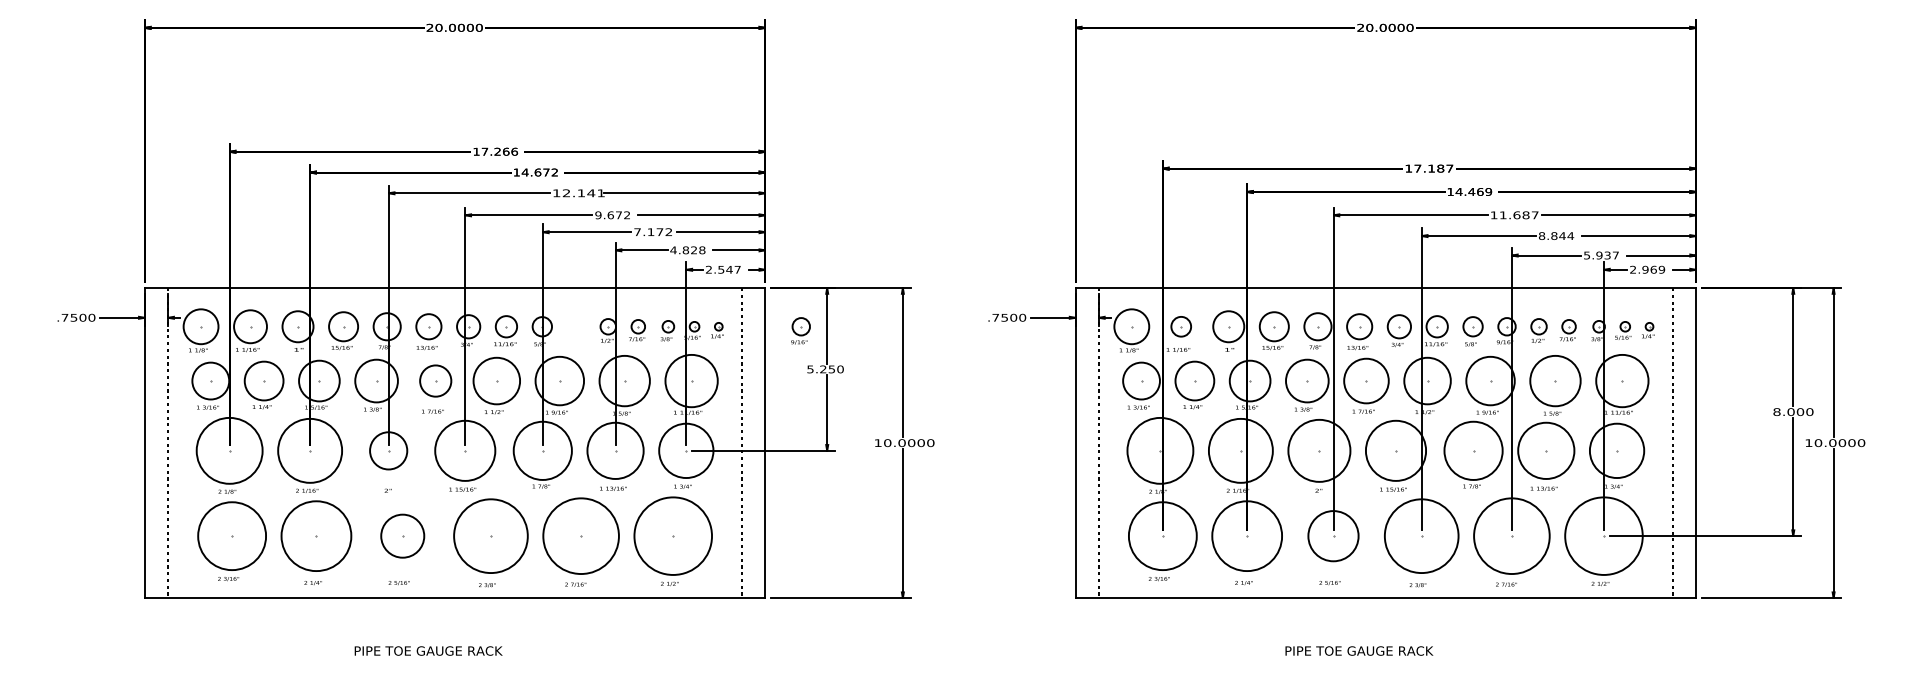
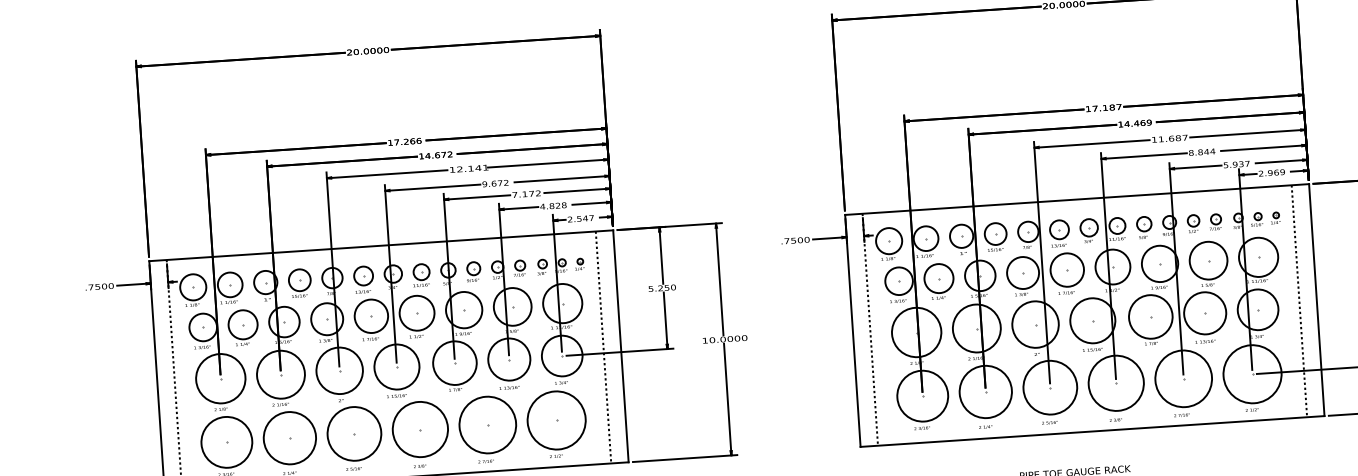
circle: (1180, 326) -> (925, 238), size x1.67
part: (800, 330) -> (473, 271), moved
circle: (435, 380) -> (371, 315), size x1.43
circle: (388, 450) -> (339, 370), size x1.67
circle: (402, 536) -> (354, 434), size x1.67
circle: (1333, 536) -> (1050, 387), size x1.43

